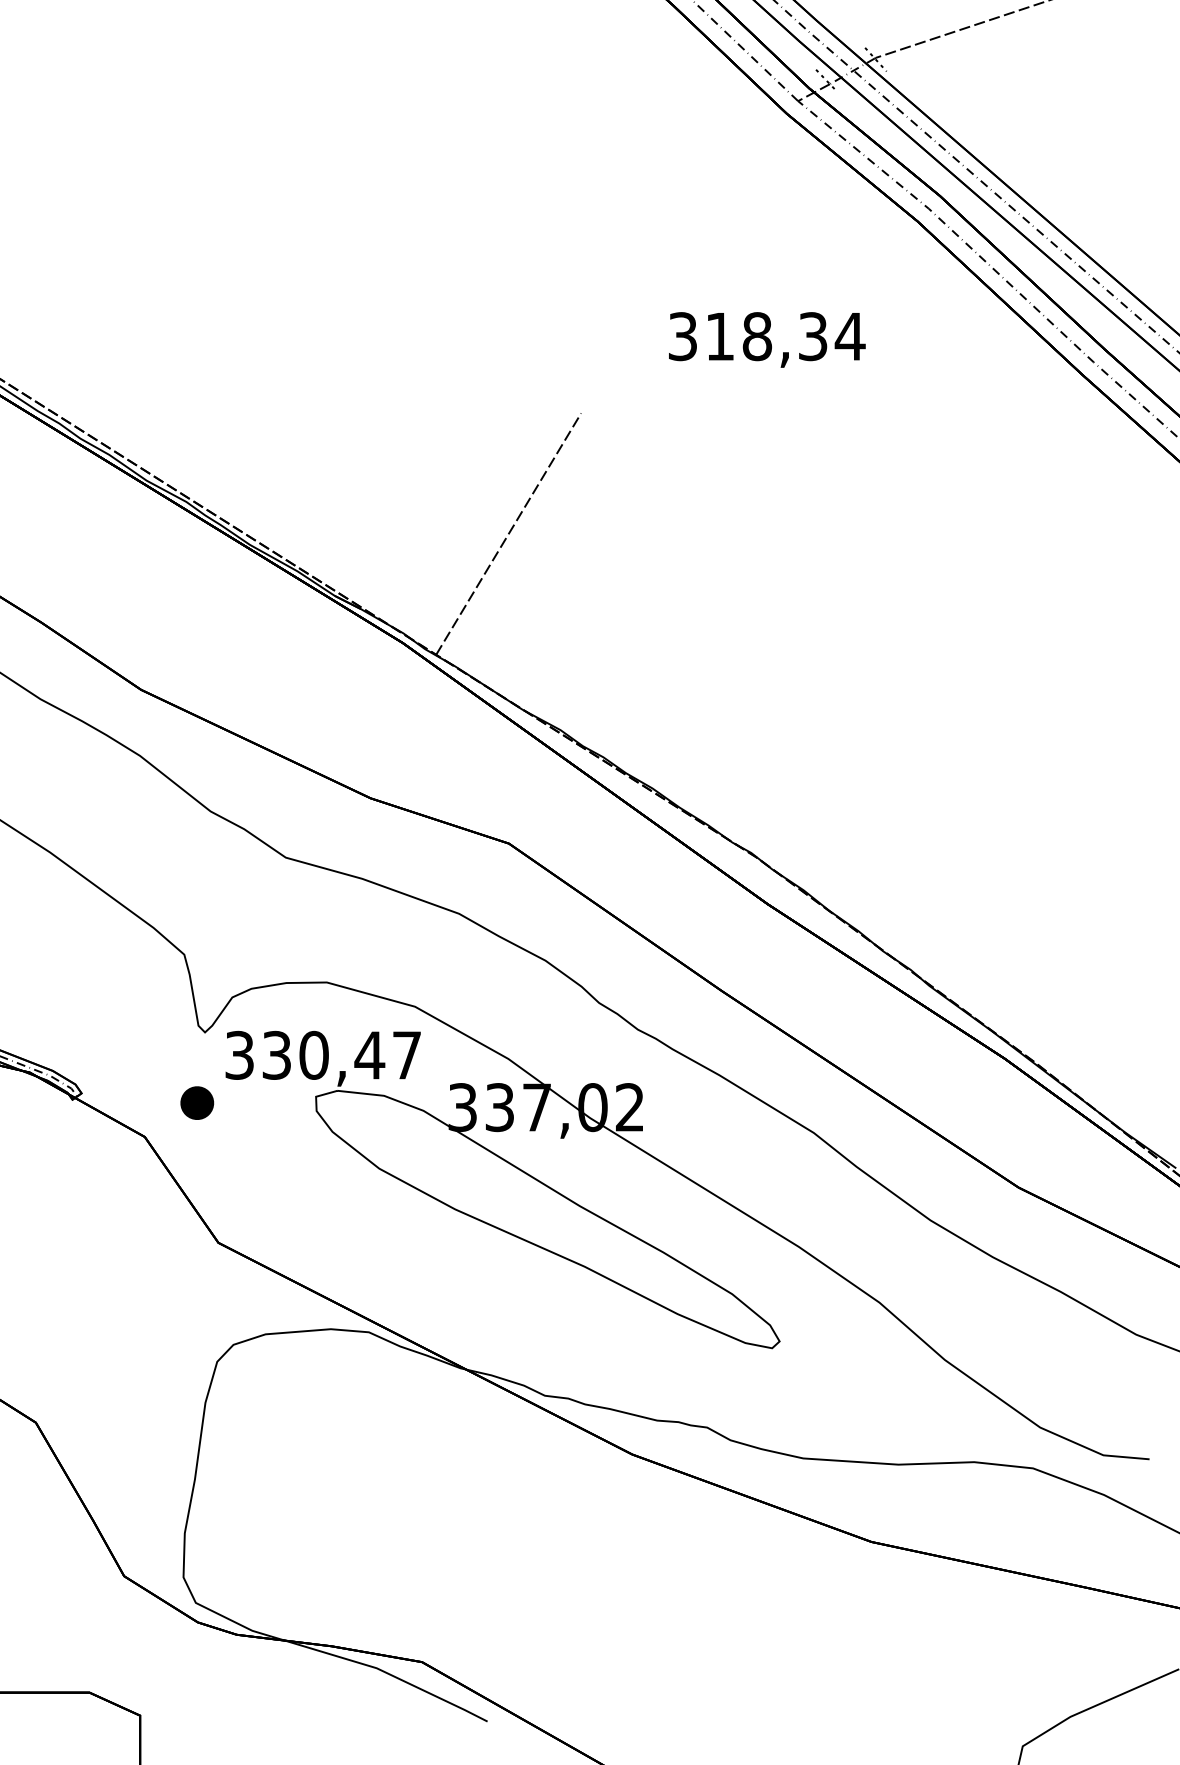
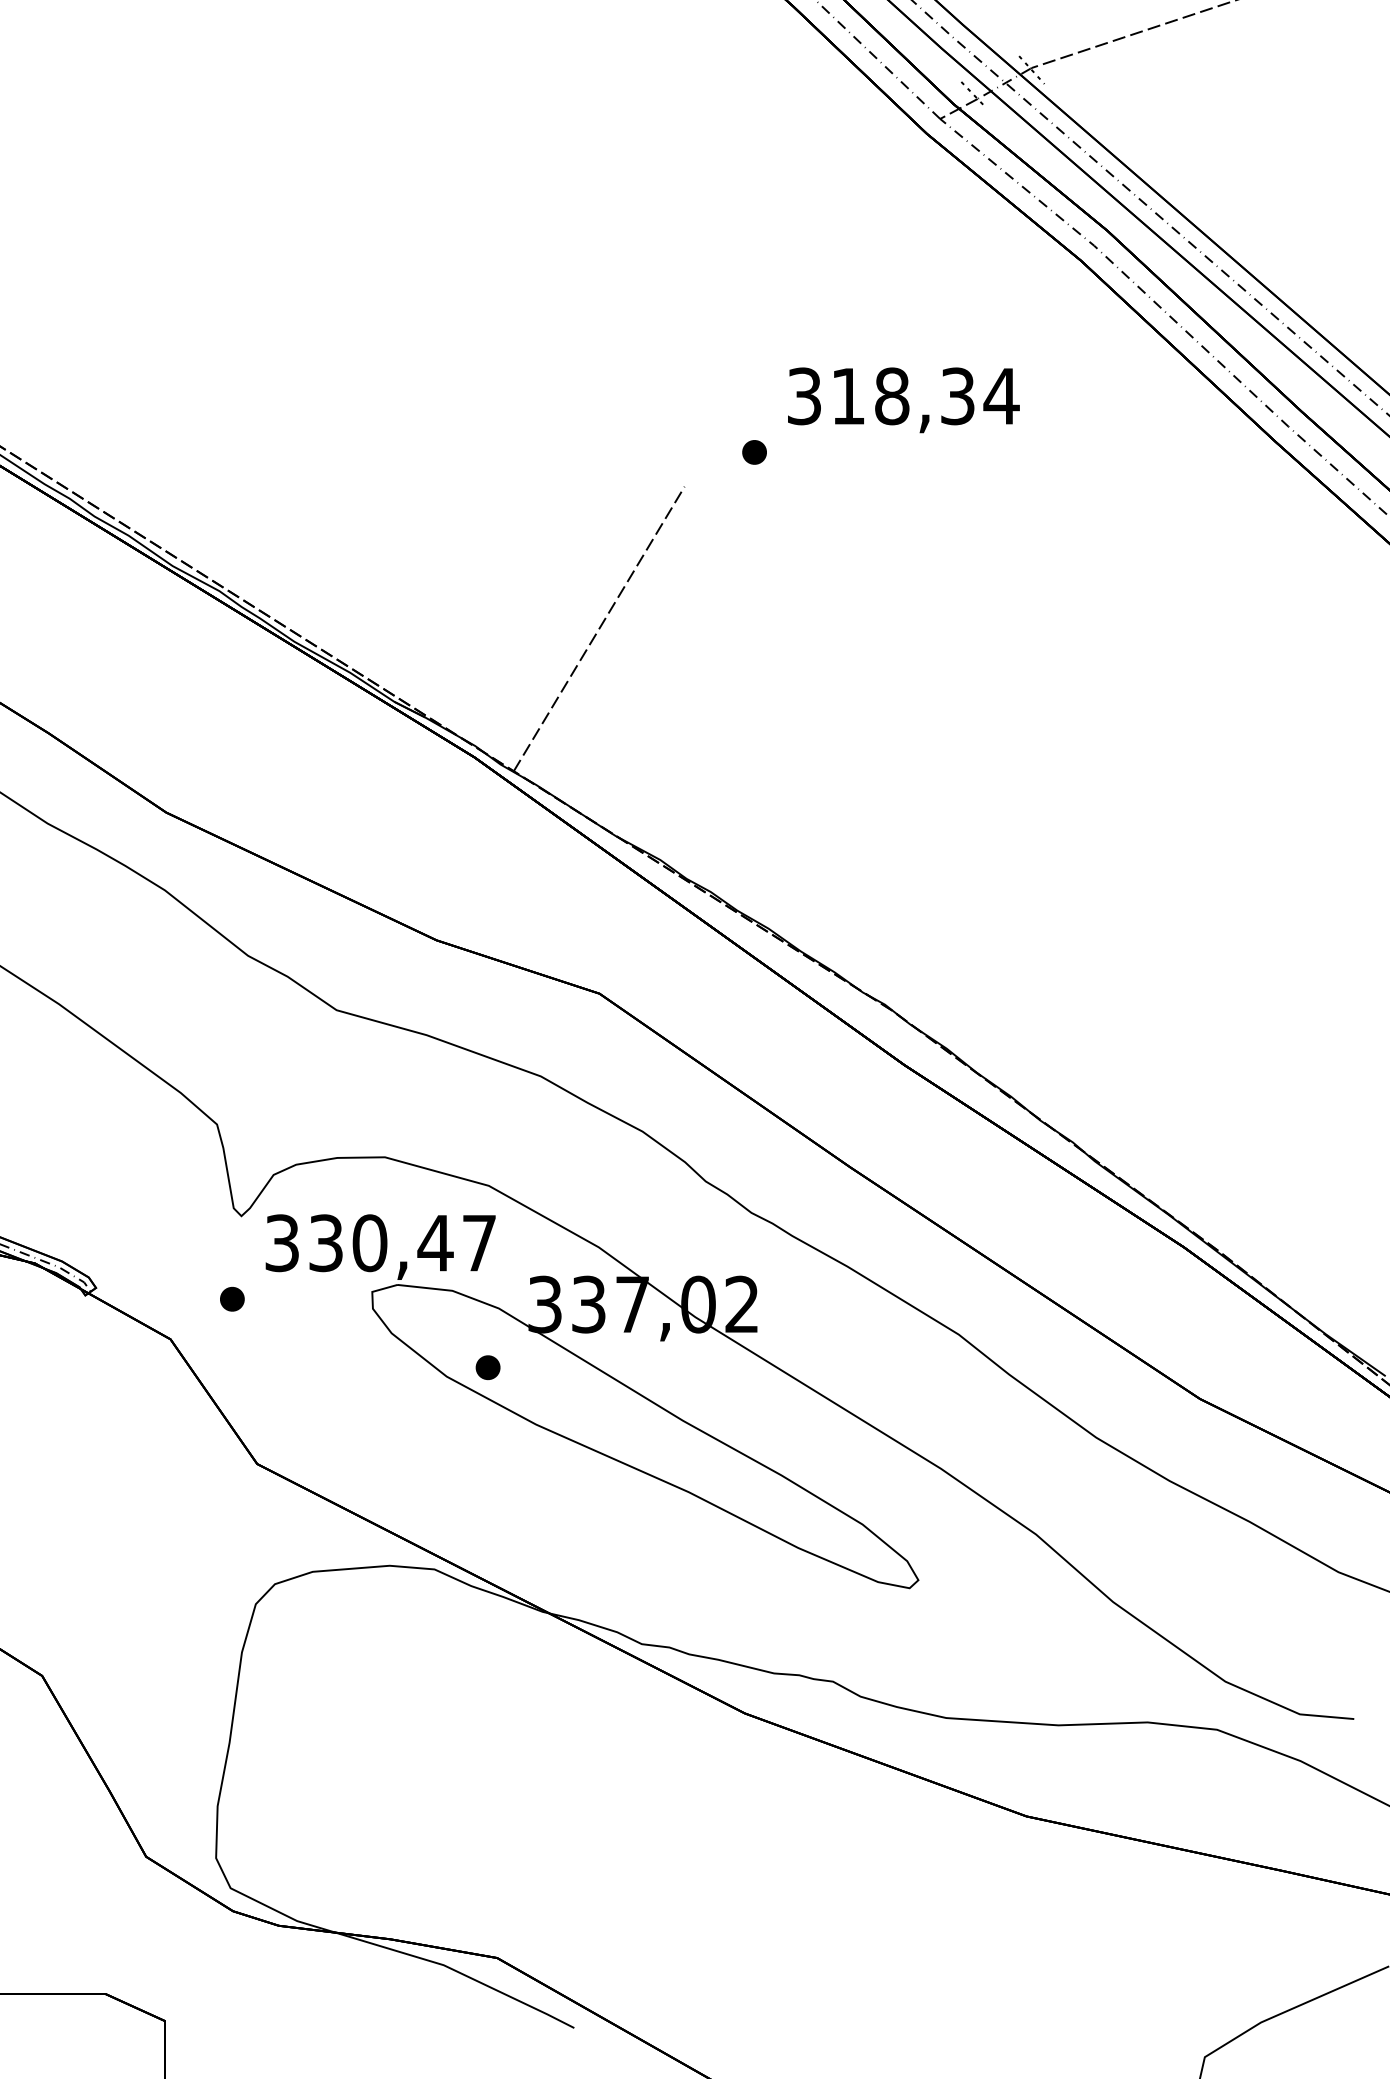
part: (640, 384) -> (754, 452), added
part: (197, 1102) -> (232, 1298), size x0.62
part: (413, 1160) -> (487, 1367), added

